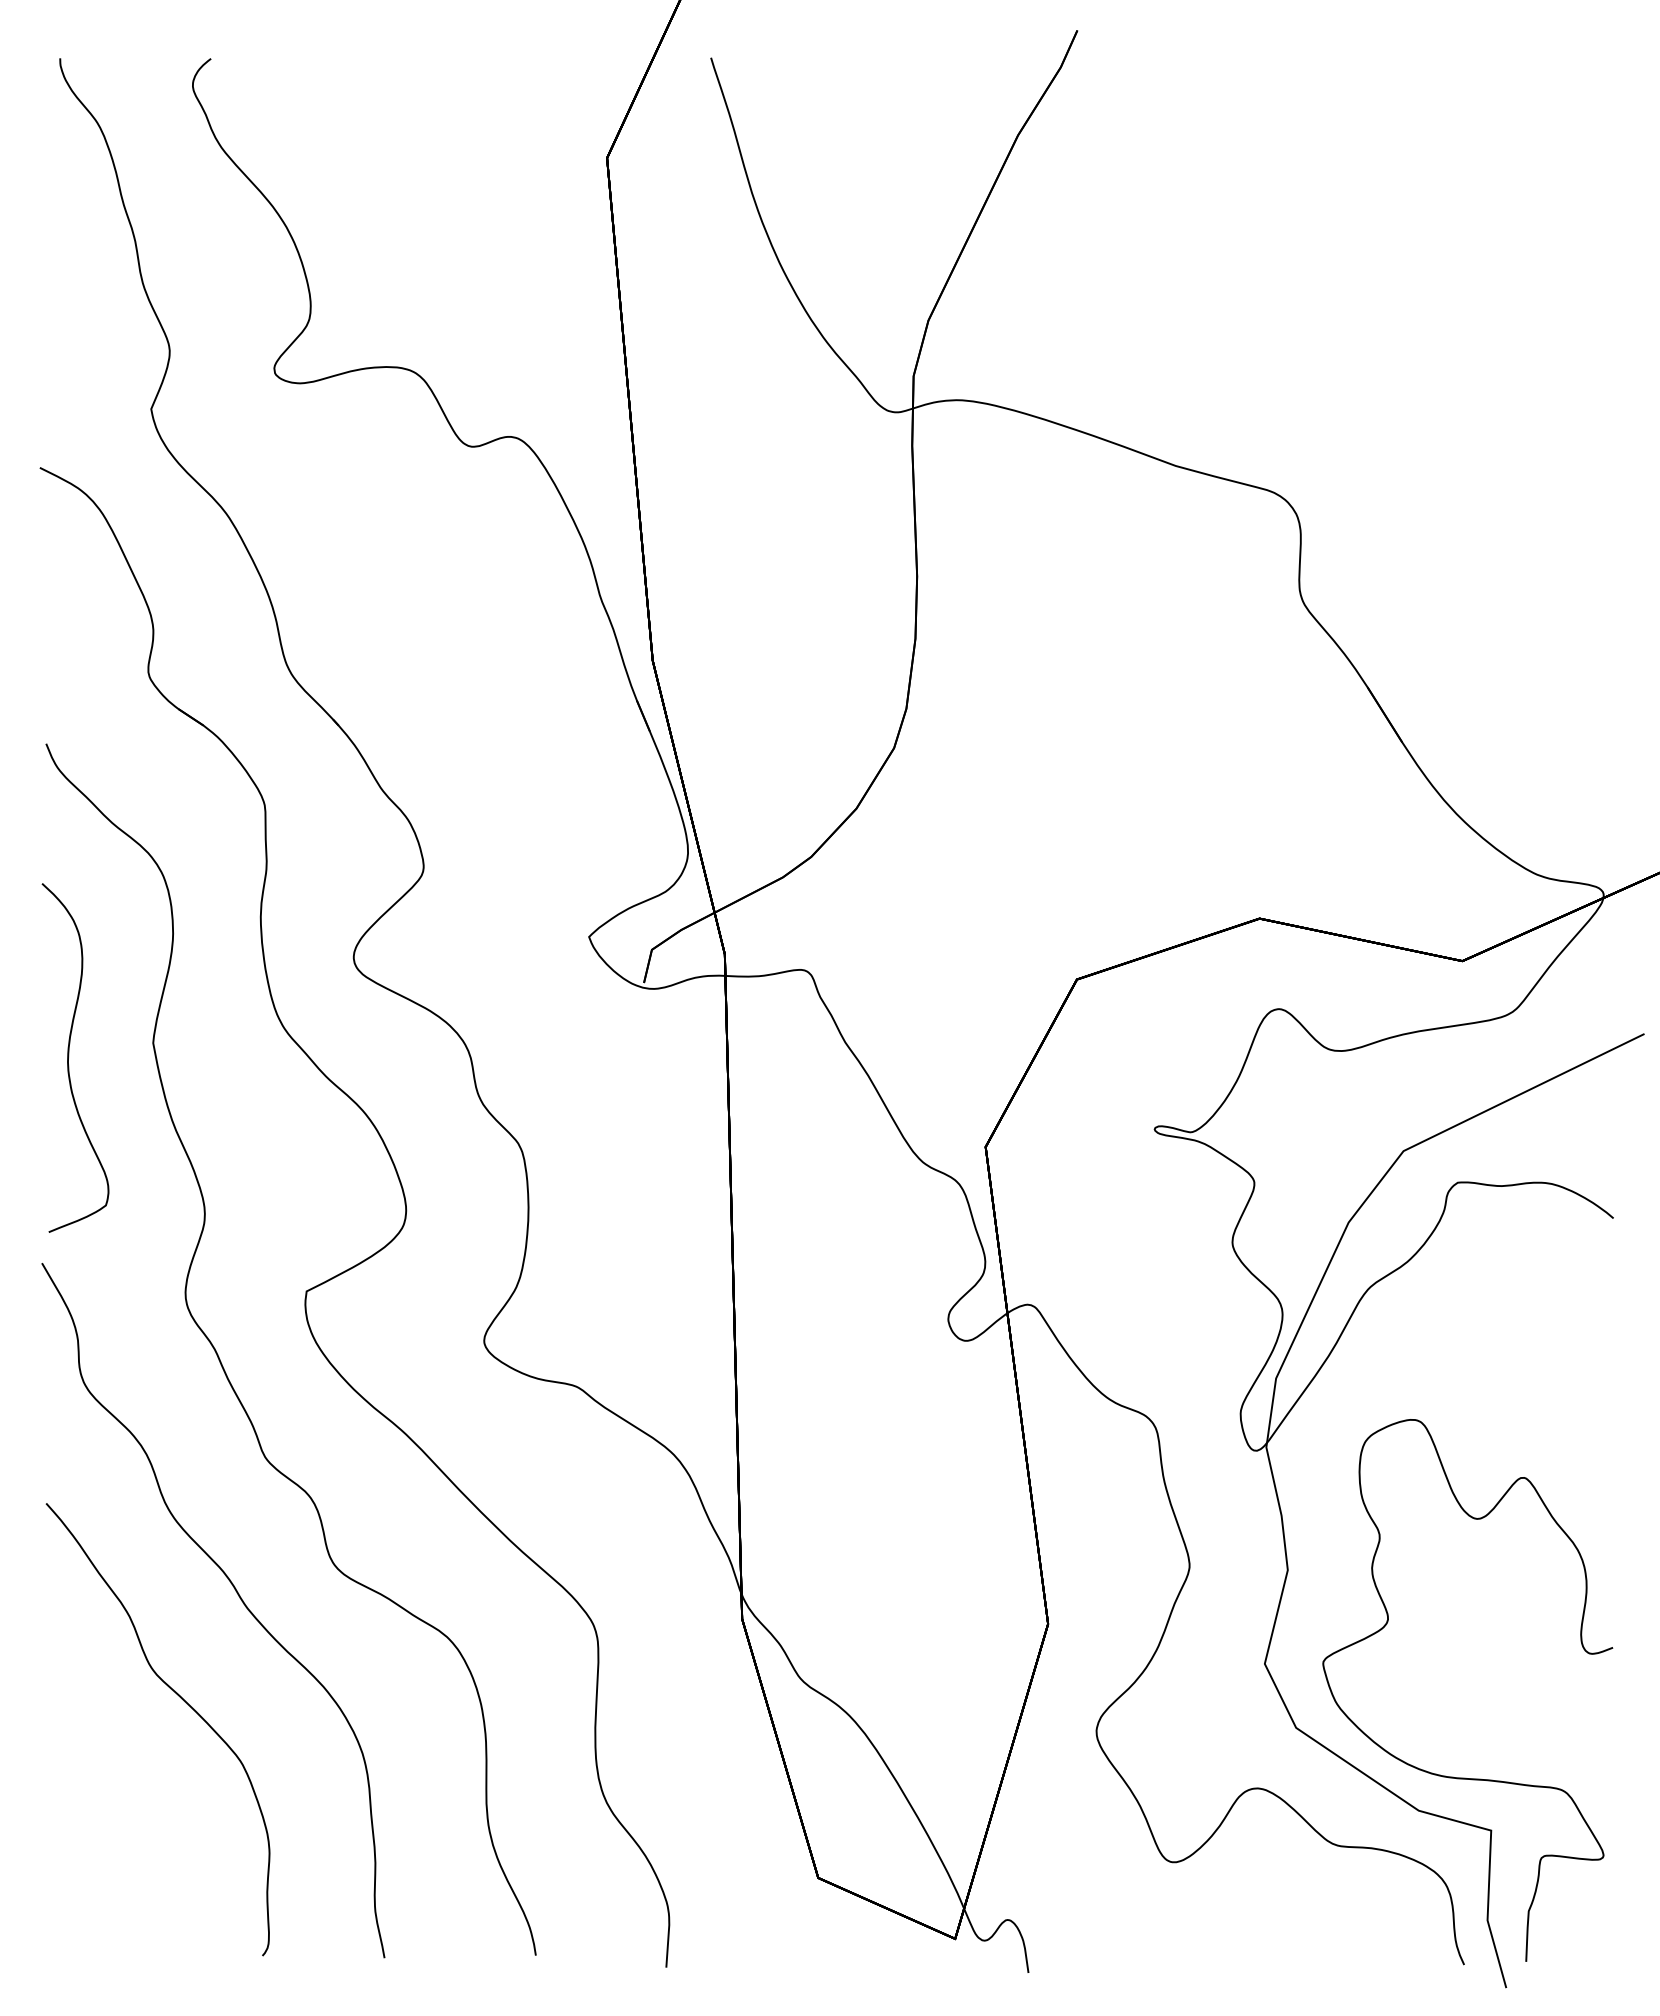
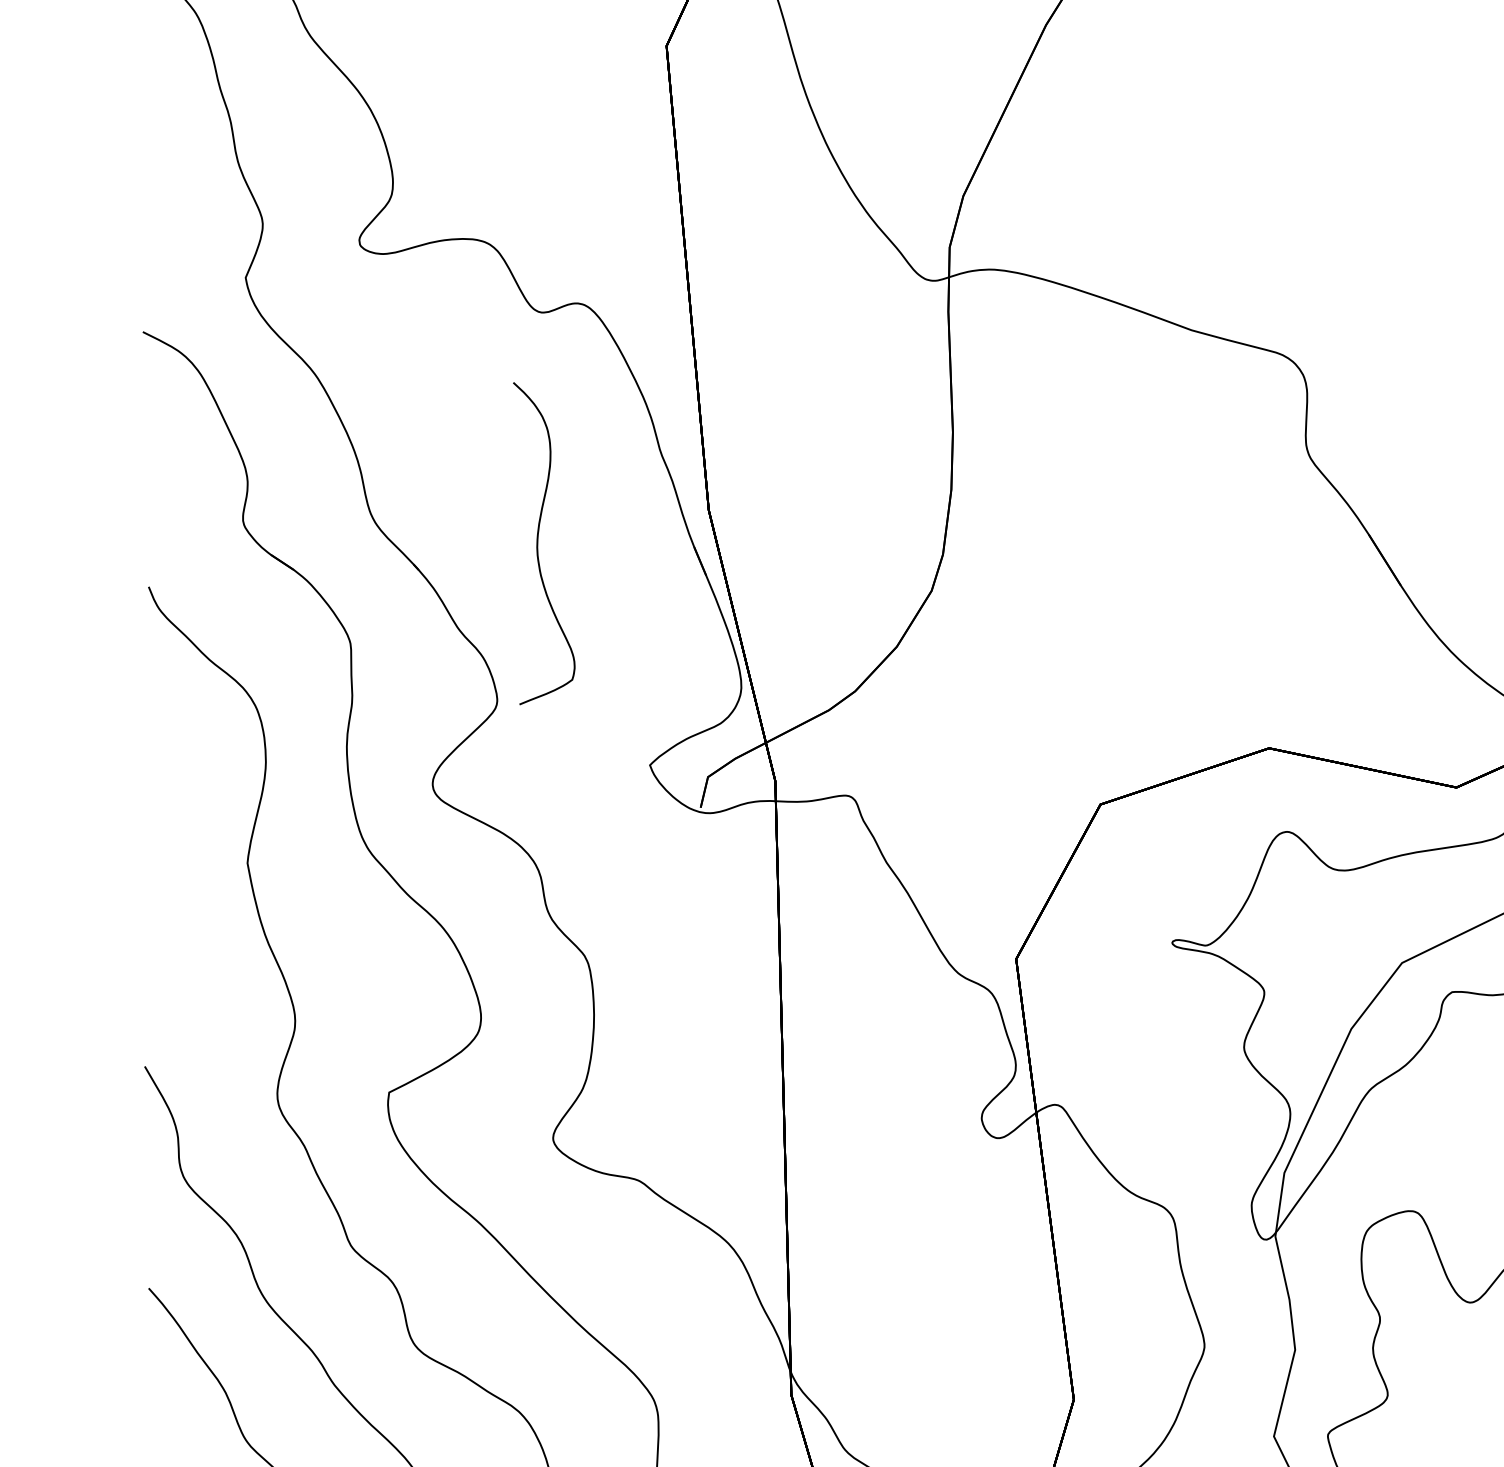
curve: (69, 1056) -> (538, 542), moved

